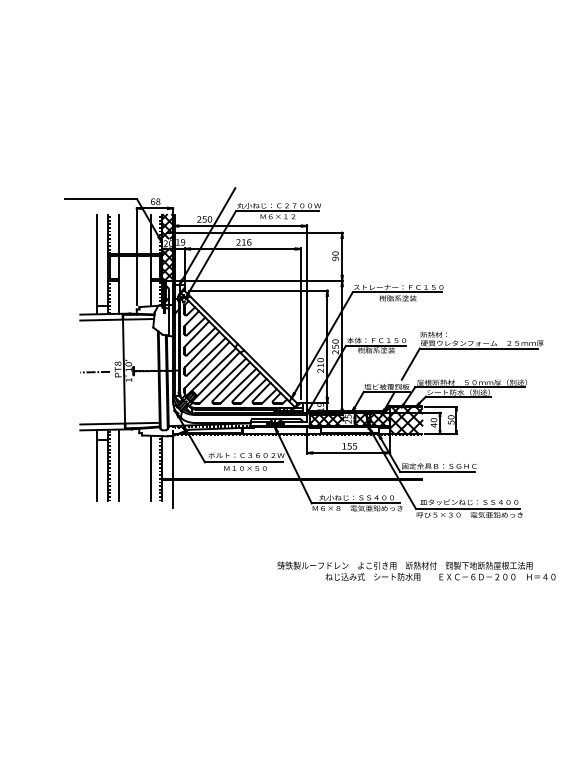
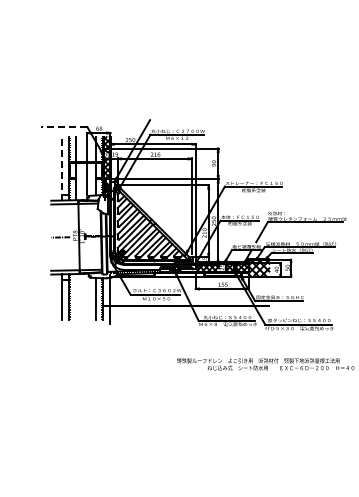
line: (101, 199) -> (64, 127), solid -> dashed
line: (98, 264) -> (62, 168), solid -> dashed
line: (118, 464) -> (75, 296), removed

